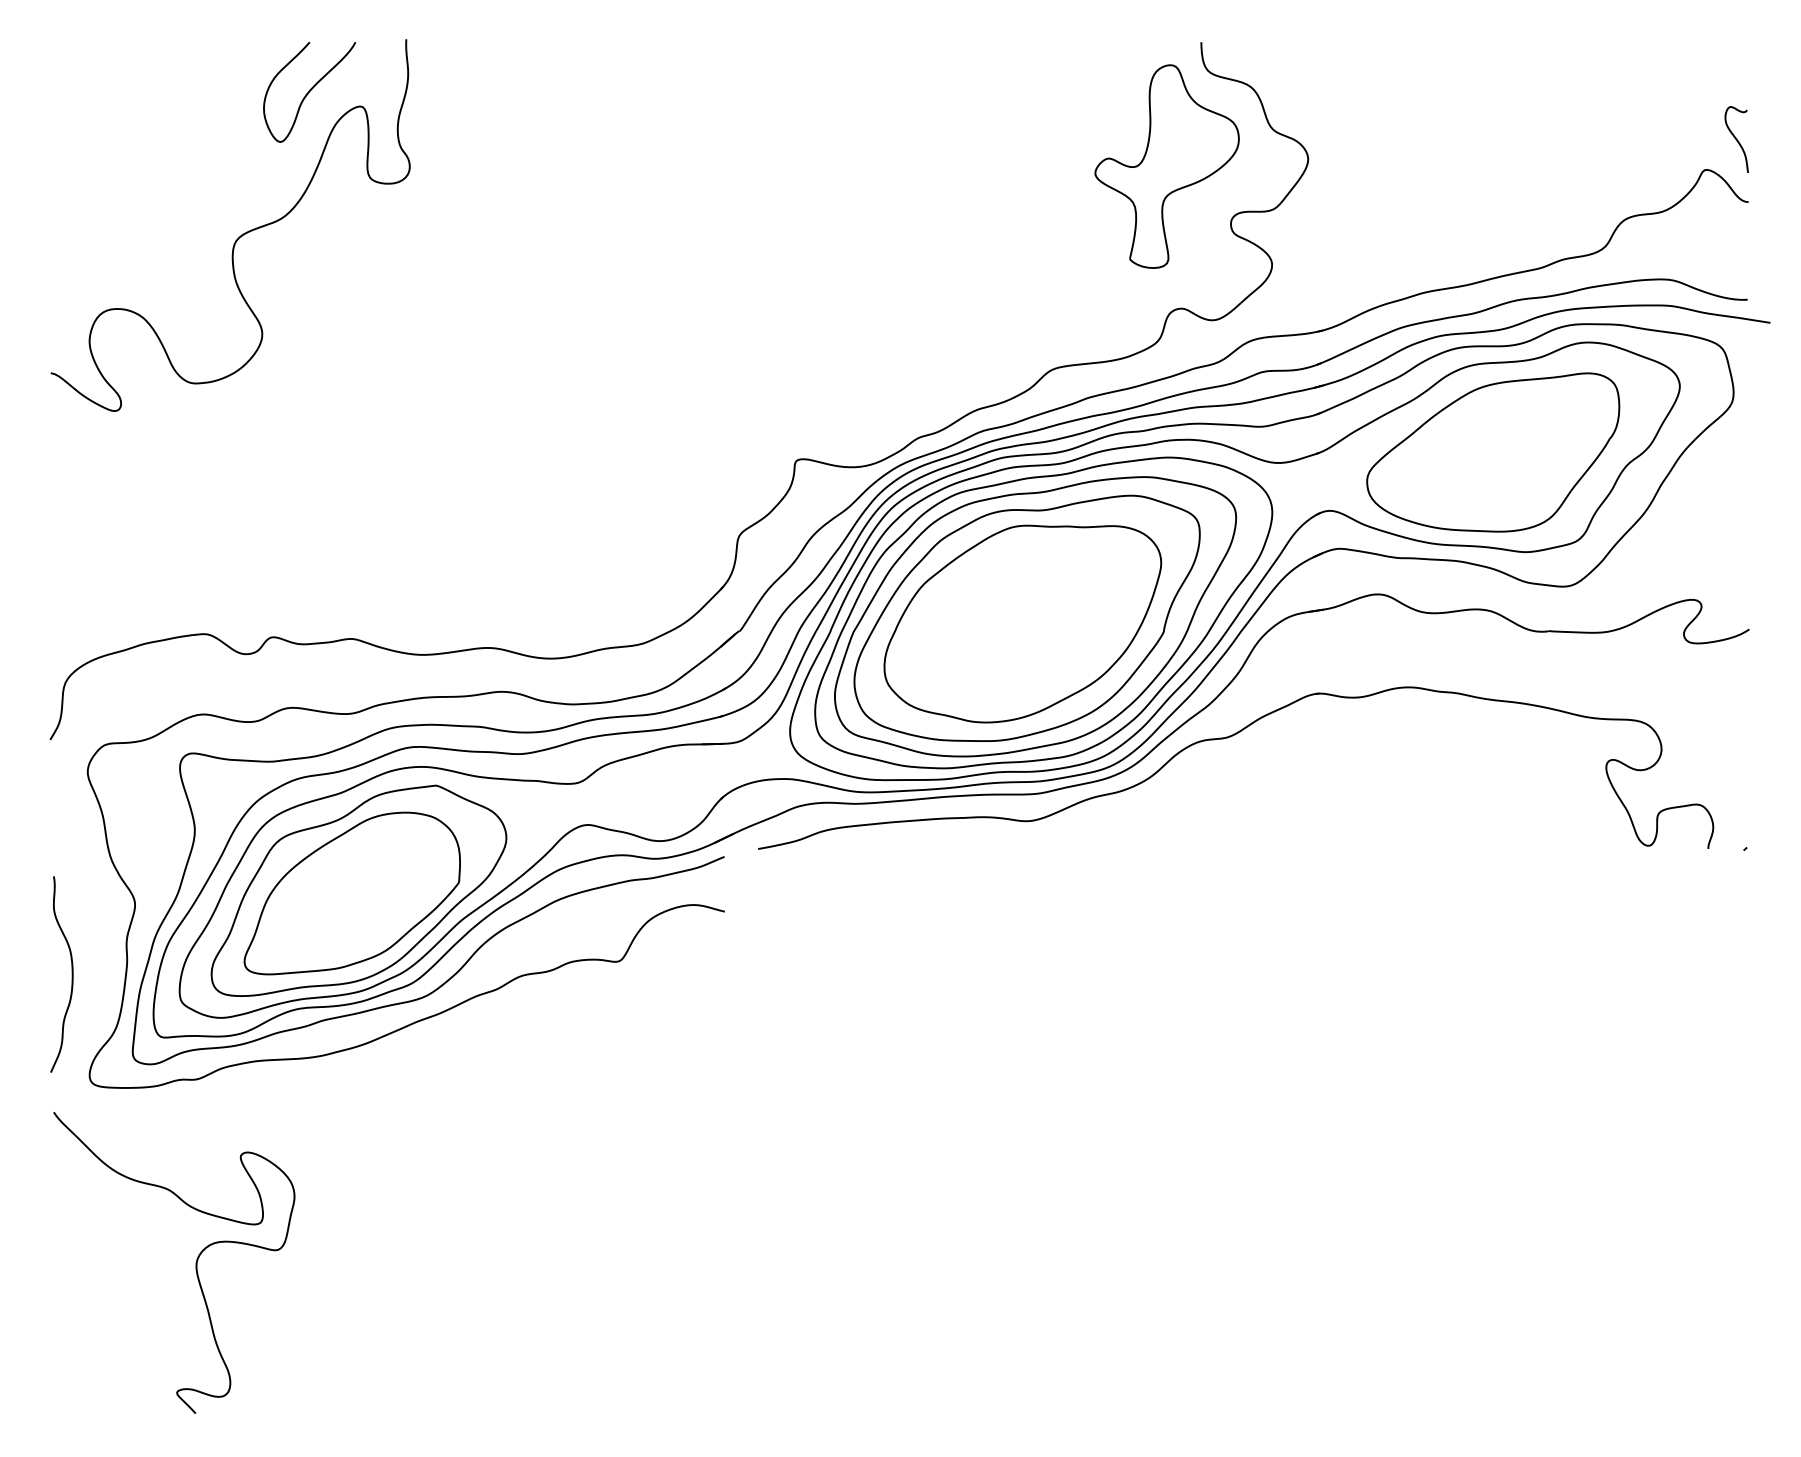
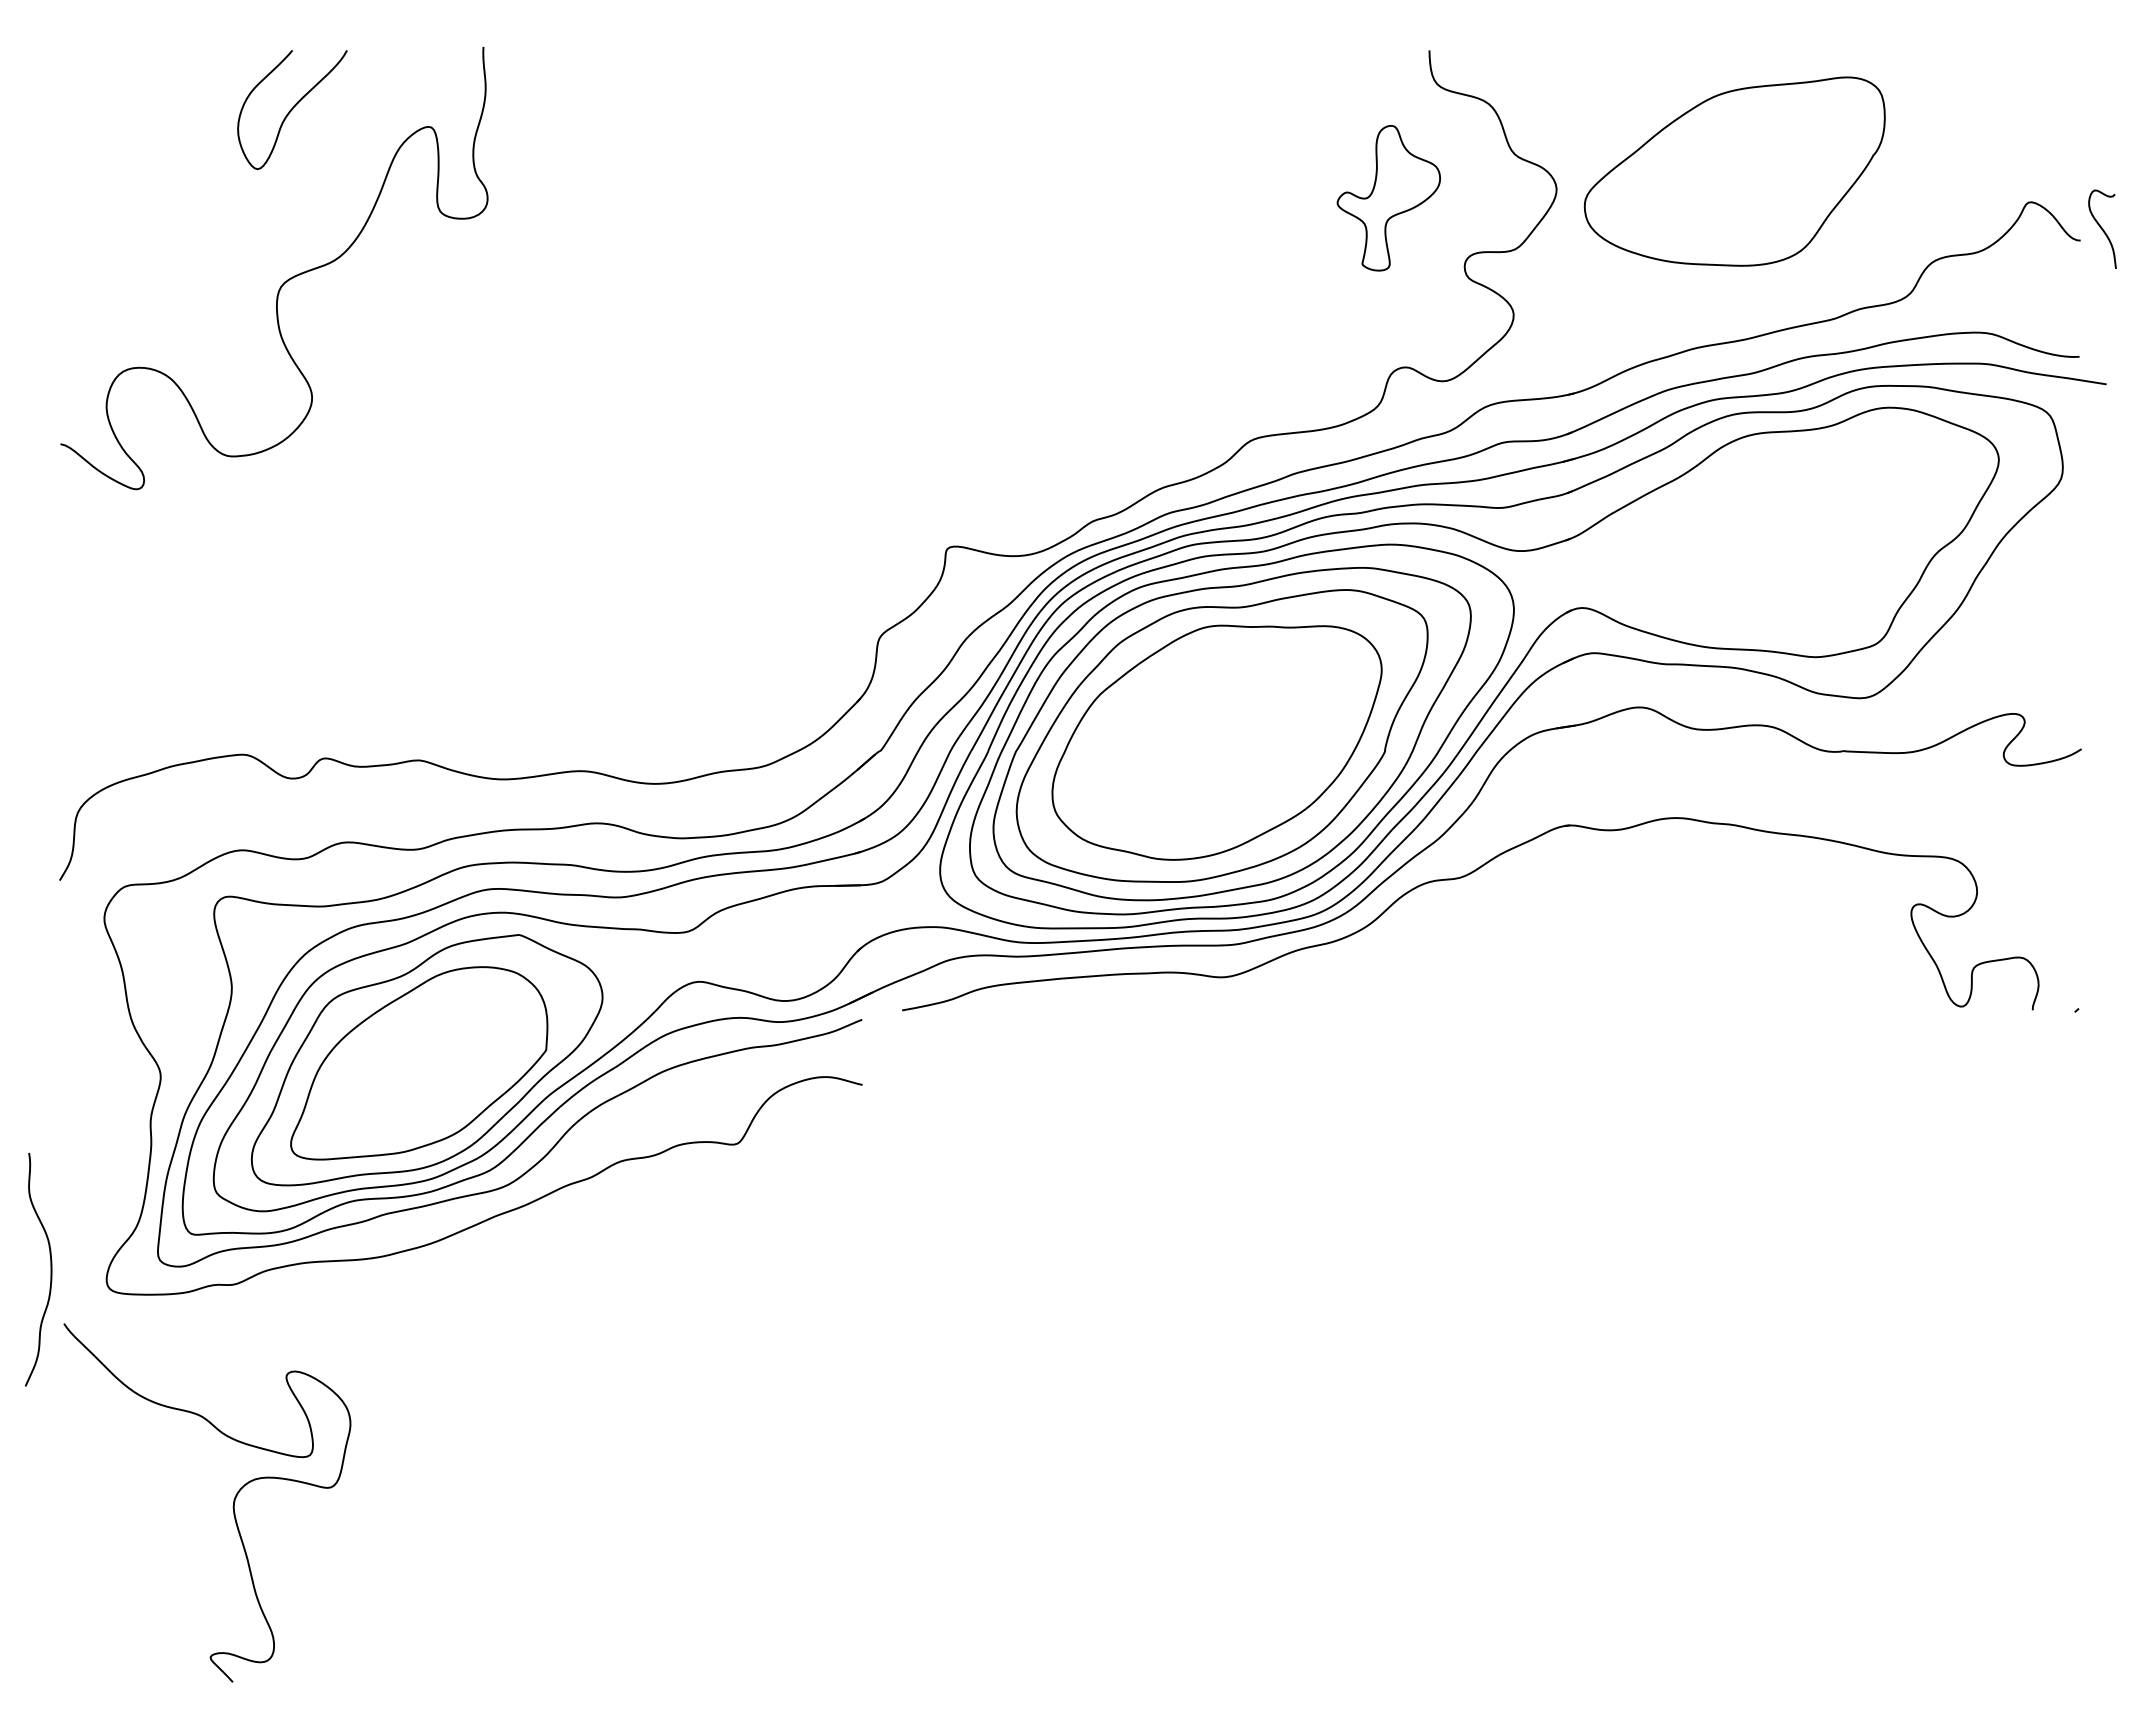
curve: (309, 92) -> (292, 110), moved
curve: (1736, 138) -> (2102, 228), moved
part: (1166, 165) -> (1388, 197), size x0.6
part: (1492, 452) -> (1734, 171), moved
curve: (71, 974) -> (50, 1269), moved

